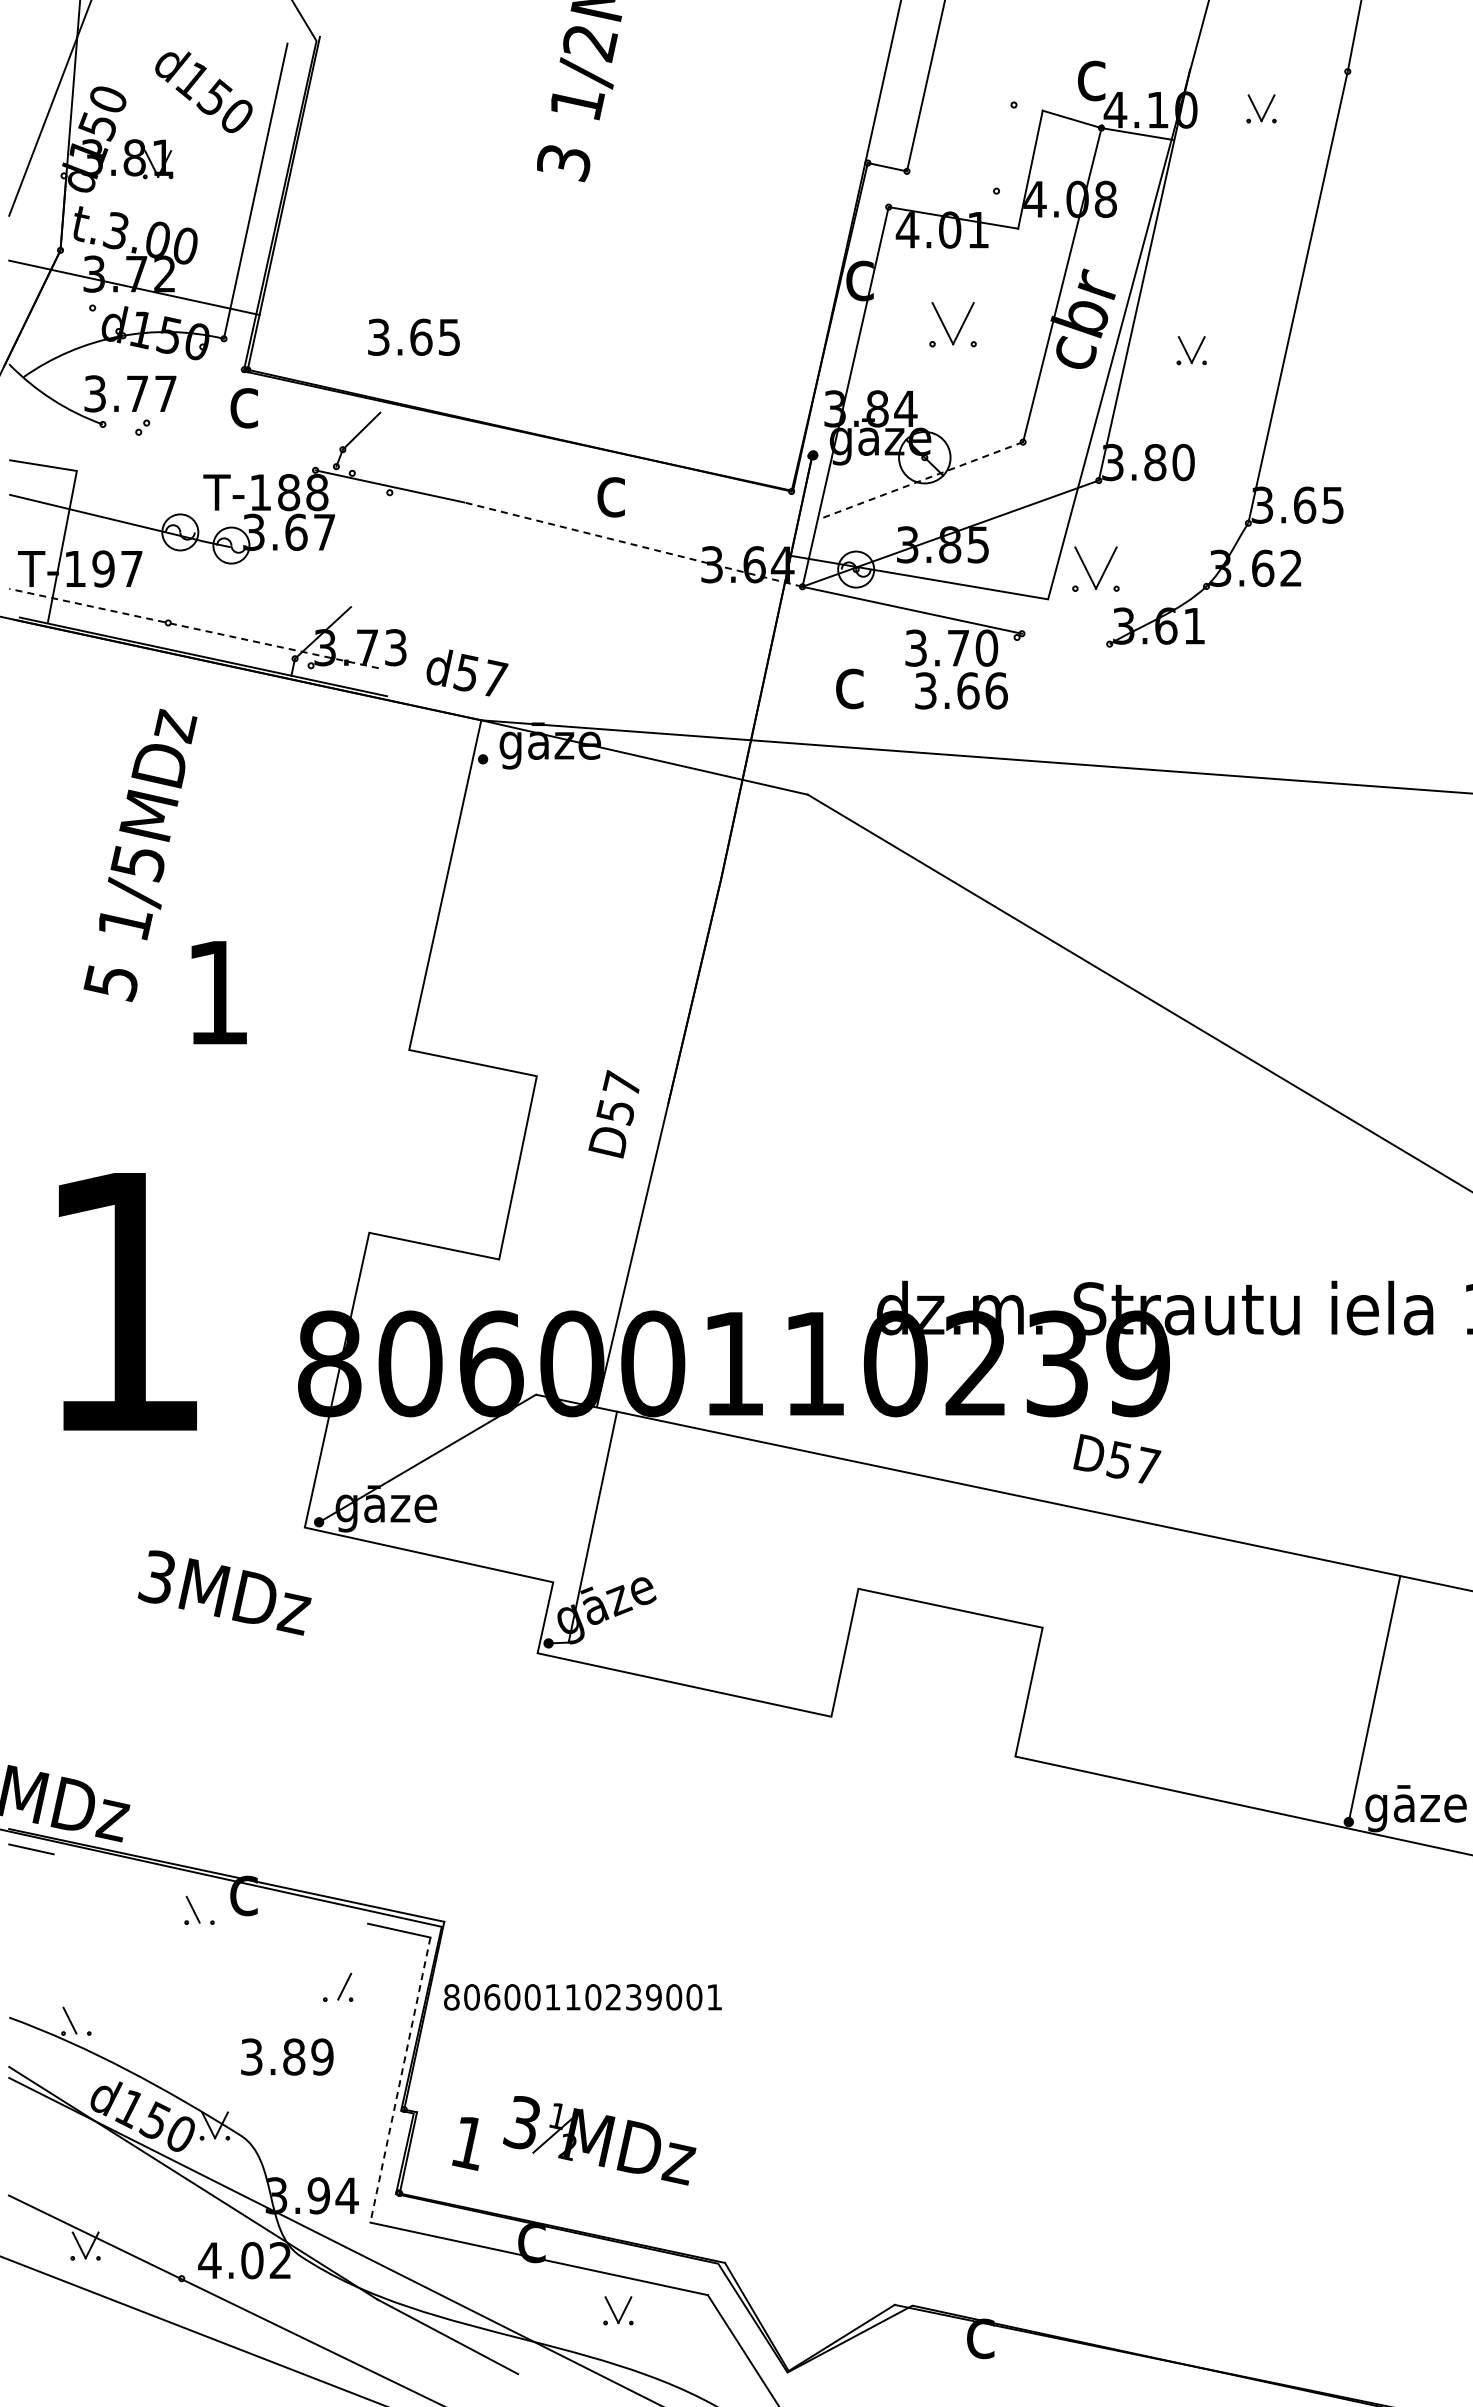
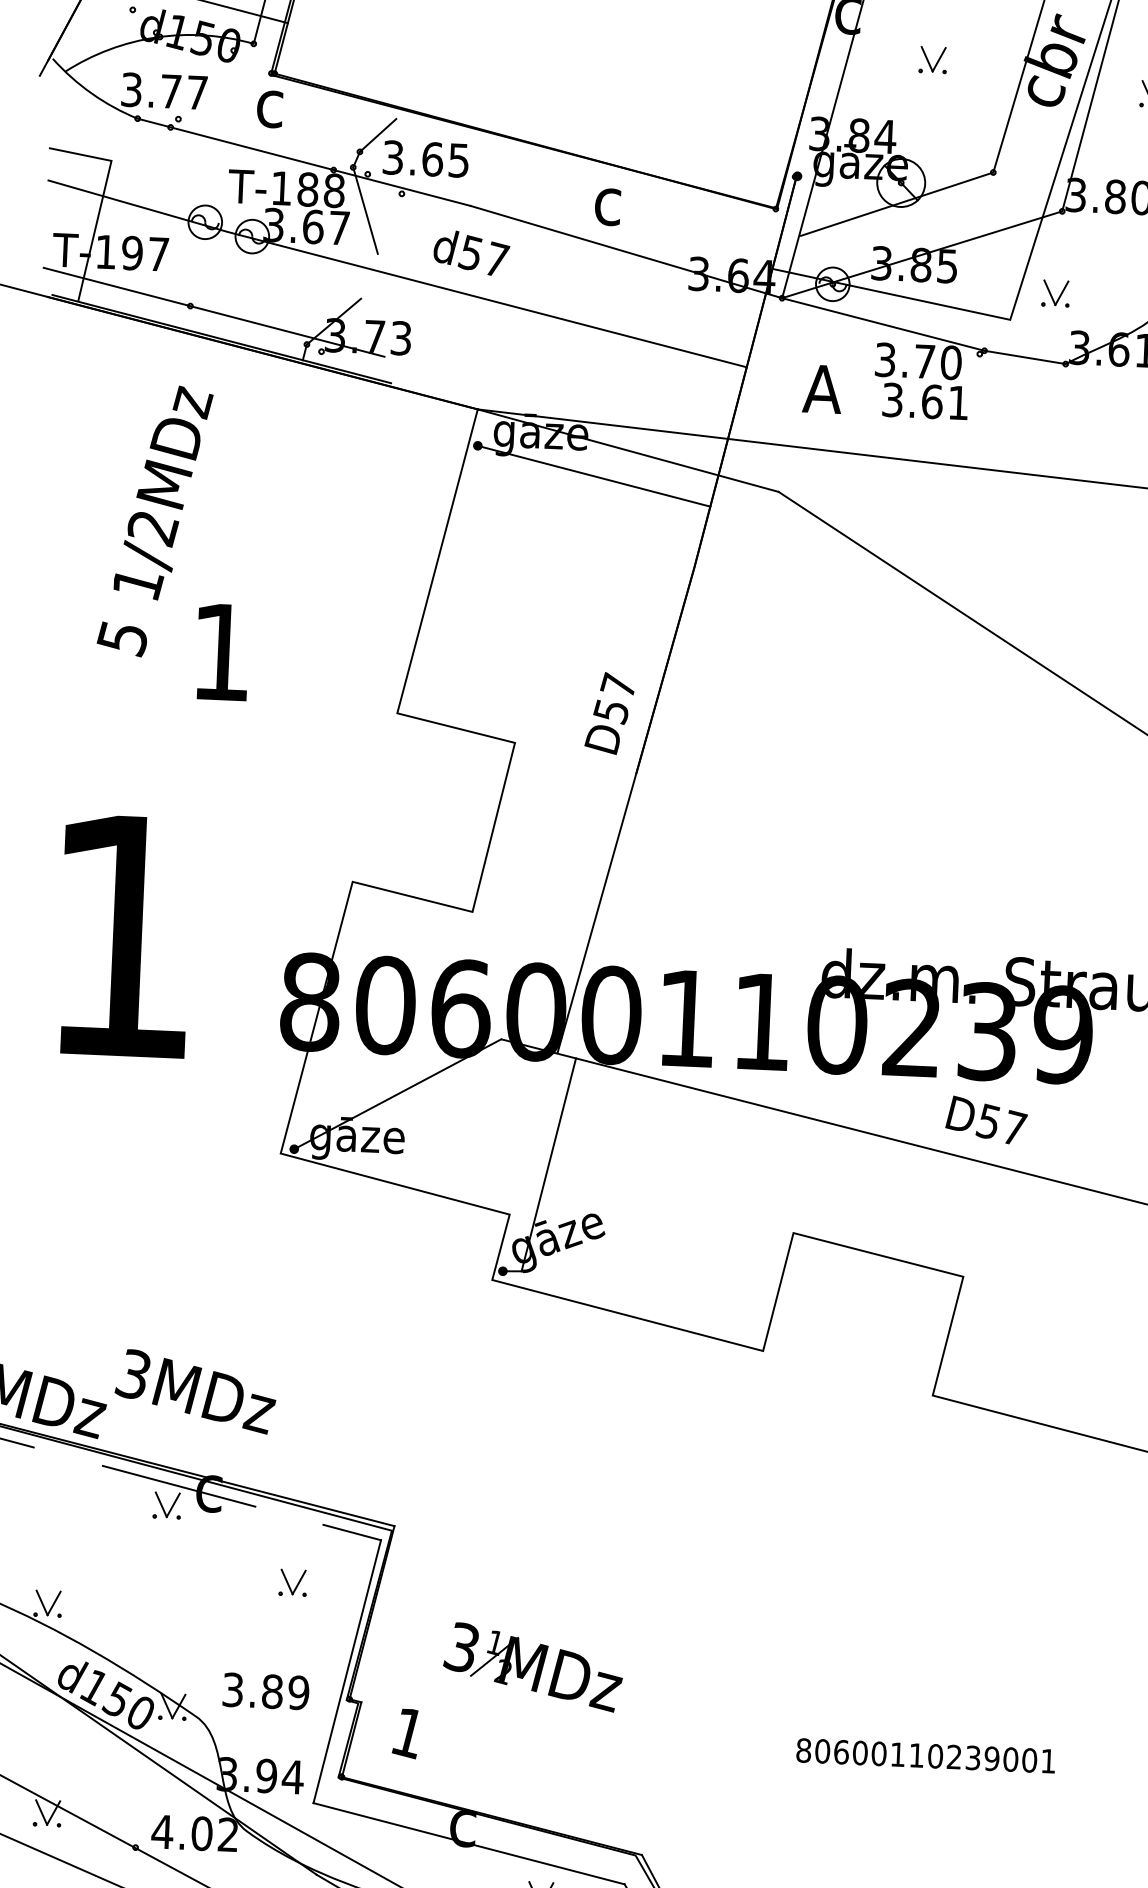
part: (953, 323) -> (933, 59), size x0.62
text: (413, 336) -> (425, 158), moved
line: (208, 447) -> (234, 144), added
line: (921, 480) -> (897, 204), dashed -> solid
line: (351, 512) -> (365, 210), added
line: (632, 544) -> (625, 251), dashed -> solid
part: (1095, 568) -> (1055, 293), size x0.62
line: (498, 604) -> (498, 302), added
line: (193, 628) -> (213, 312), dashed -> solid
line: (1065, 638) -> (1024, 356), added
text: (467, 672) -> (471, 252), moved
text: (849, 682) -> (822, 389), c -> A
text: (996, 690) -> (958, 402), 3.66 -> 3.61
line: (608, 786) -> (593, 476), added
text: (138, 864) -> (152, 529), 1/5MDz -> 1/2MDz
text: (613, 1114) -> (609, 713), moved
text: (1117, 1458) -> (986, 1119), moved
text: (224, 1592) -> (195, 1391), moved
line: (211, 1888) -> (179, 1485), added
line: (205, 1909) -> (172, 1504), added
line: (331, 1986) -> (286, 1581), added
text: (582, 1997) -> (925, 1756), moved
line: (82, 2020) -> (53, 1603), added
text: (287, 2056) -> (266, 1690), moved
line: (400, 2080) -> (347, 1672), dashed -> solid
part: (599, 2140) -> (533, 1667), moved

